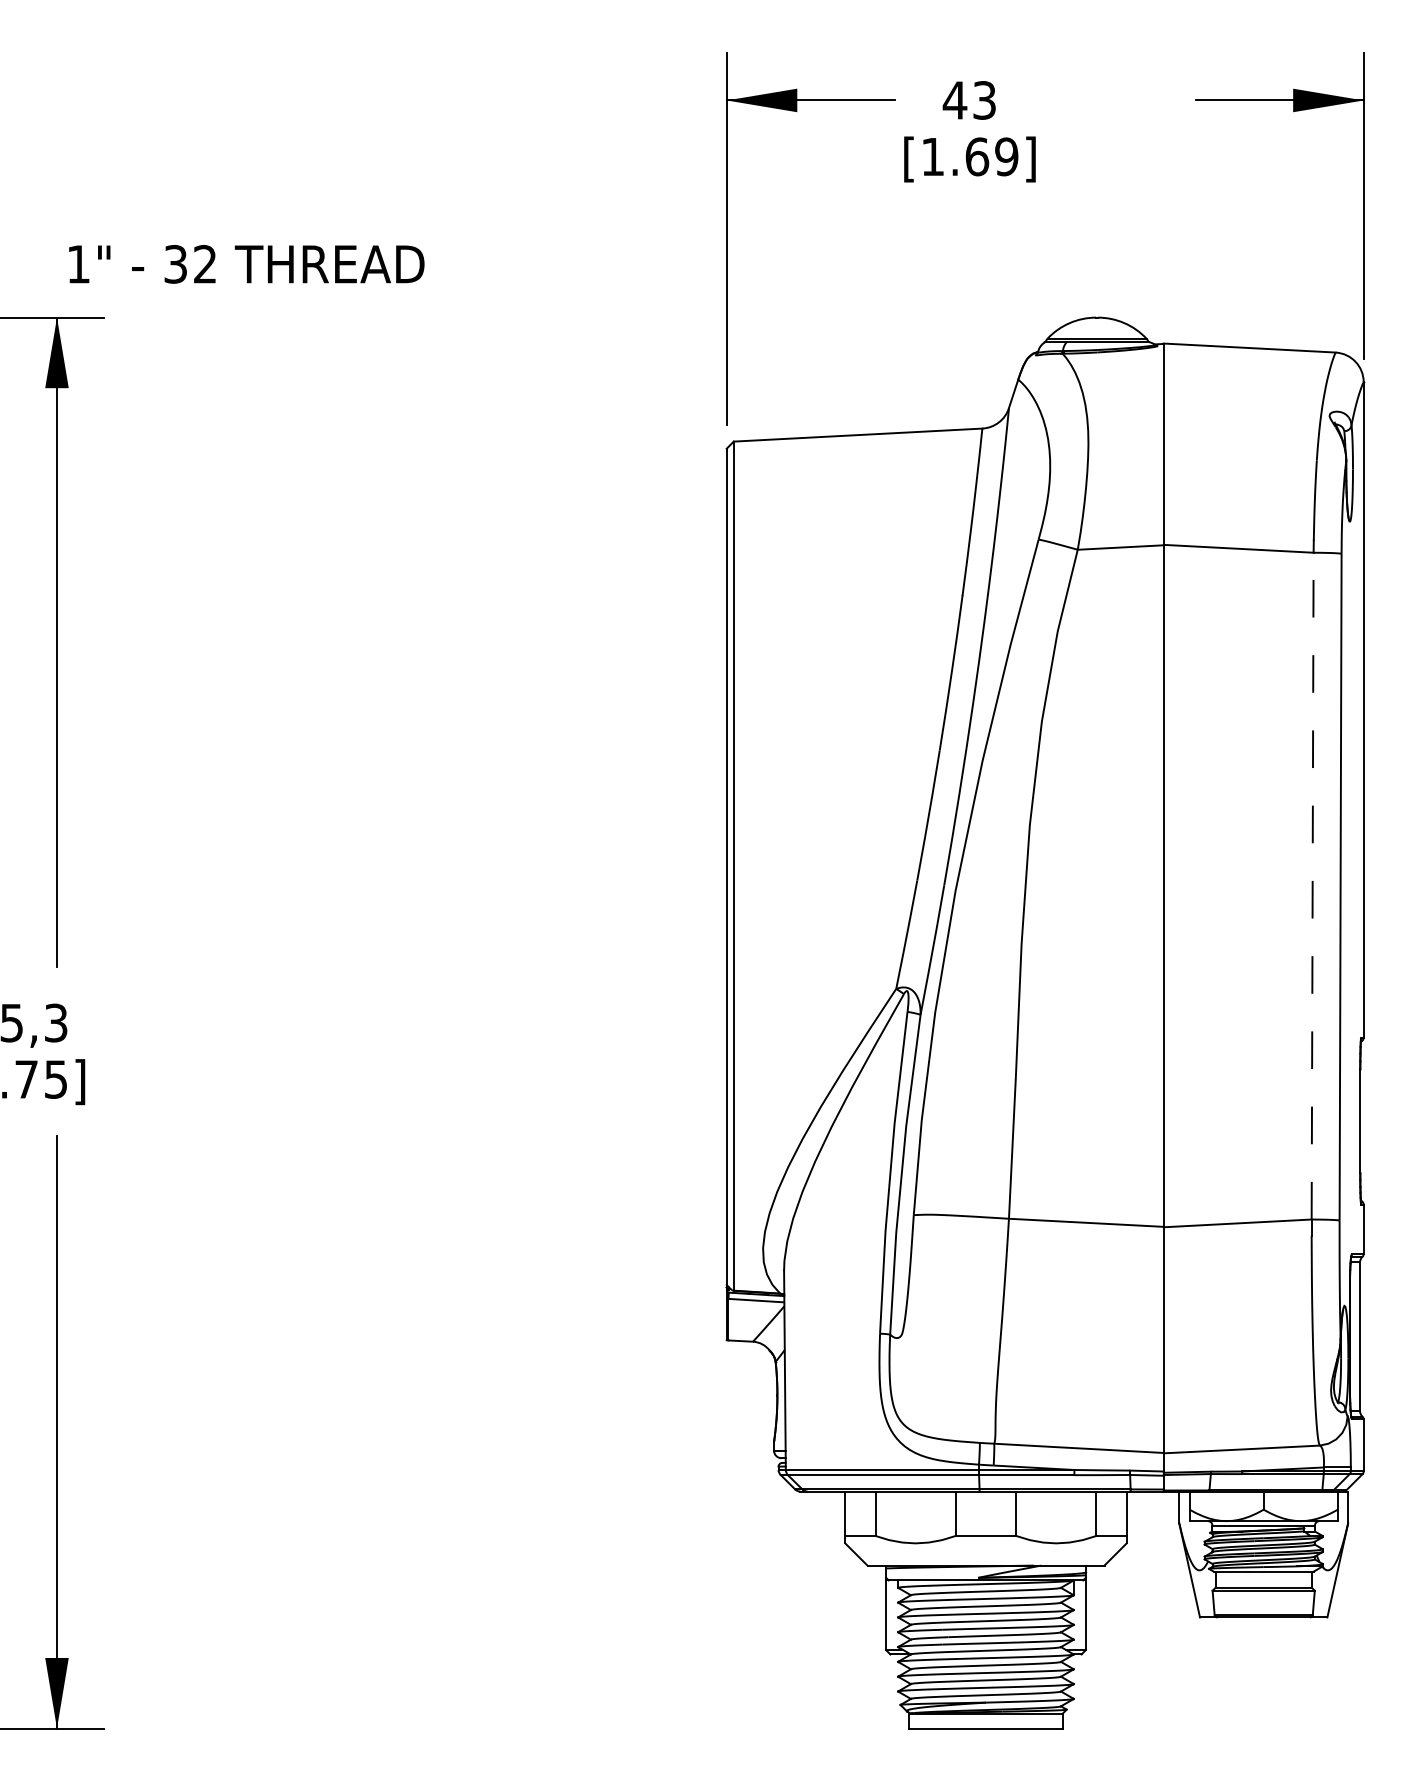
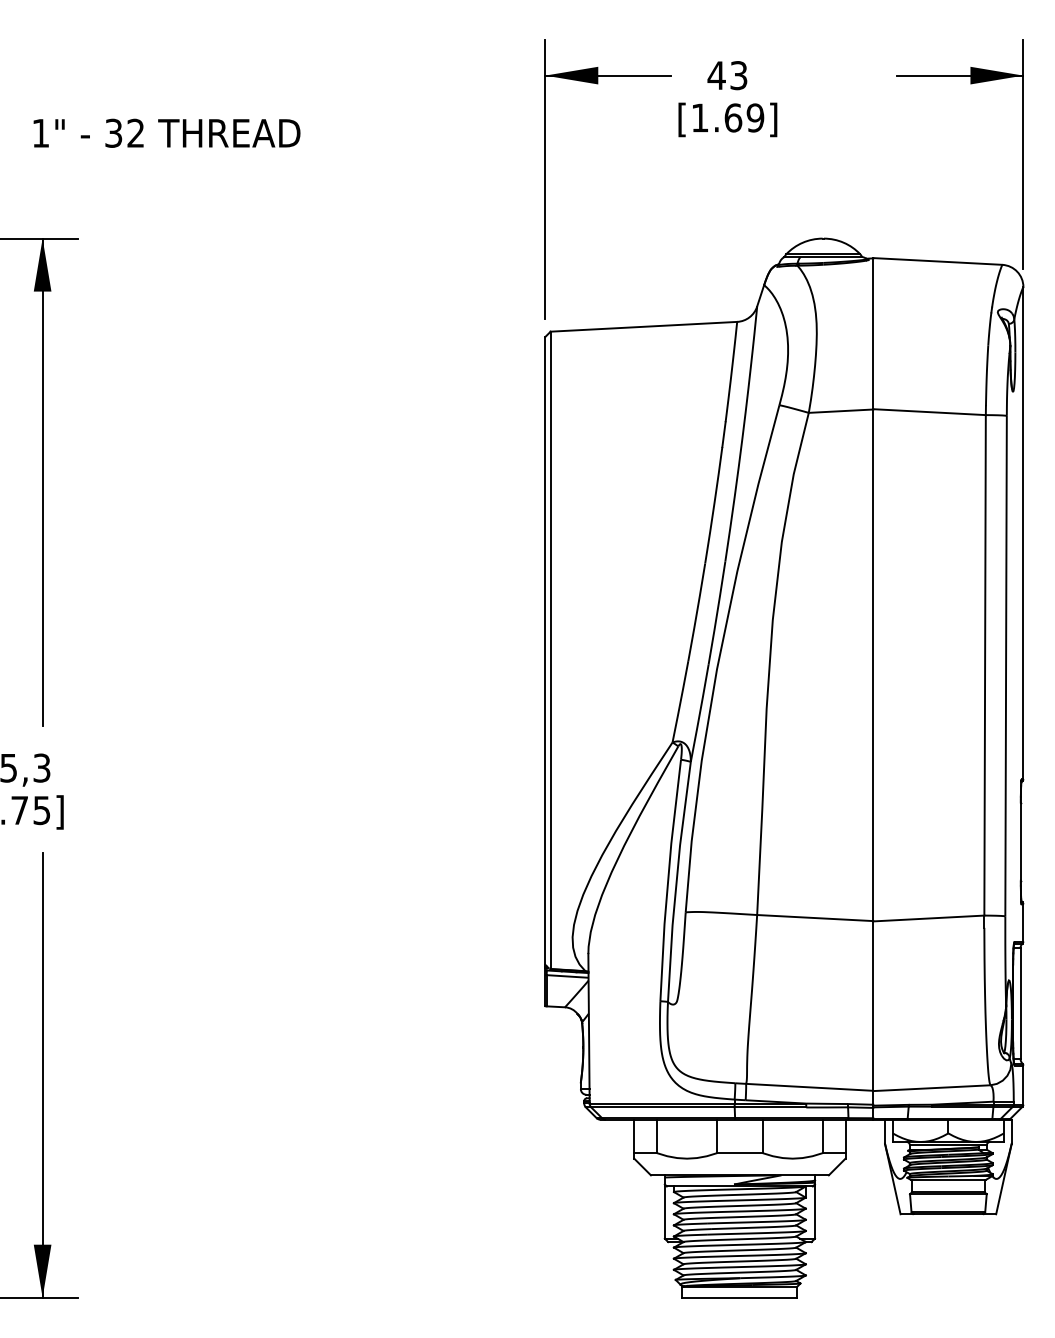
text: (246, 264) -> (166, 133), moved
line: (1312, 885) -> (984, 664), dashed -> solid

